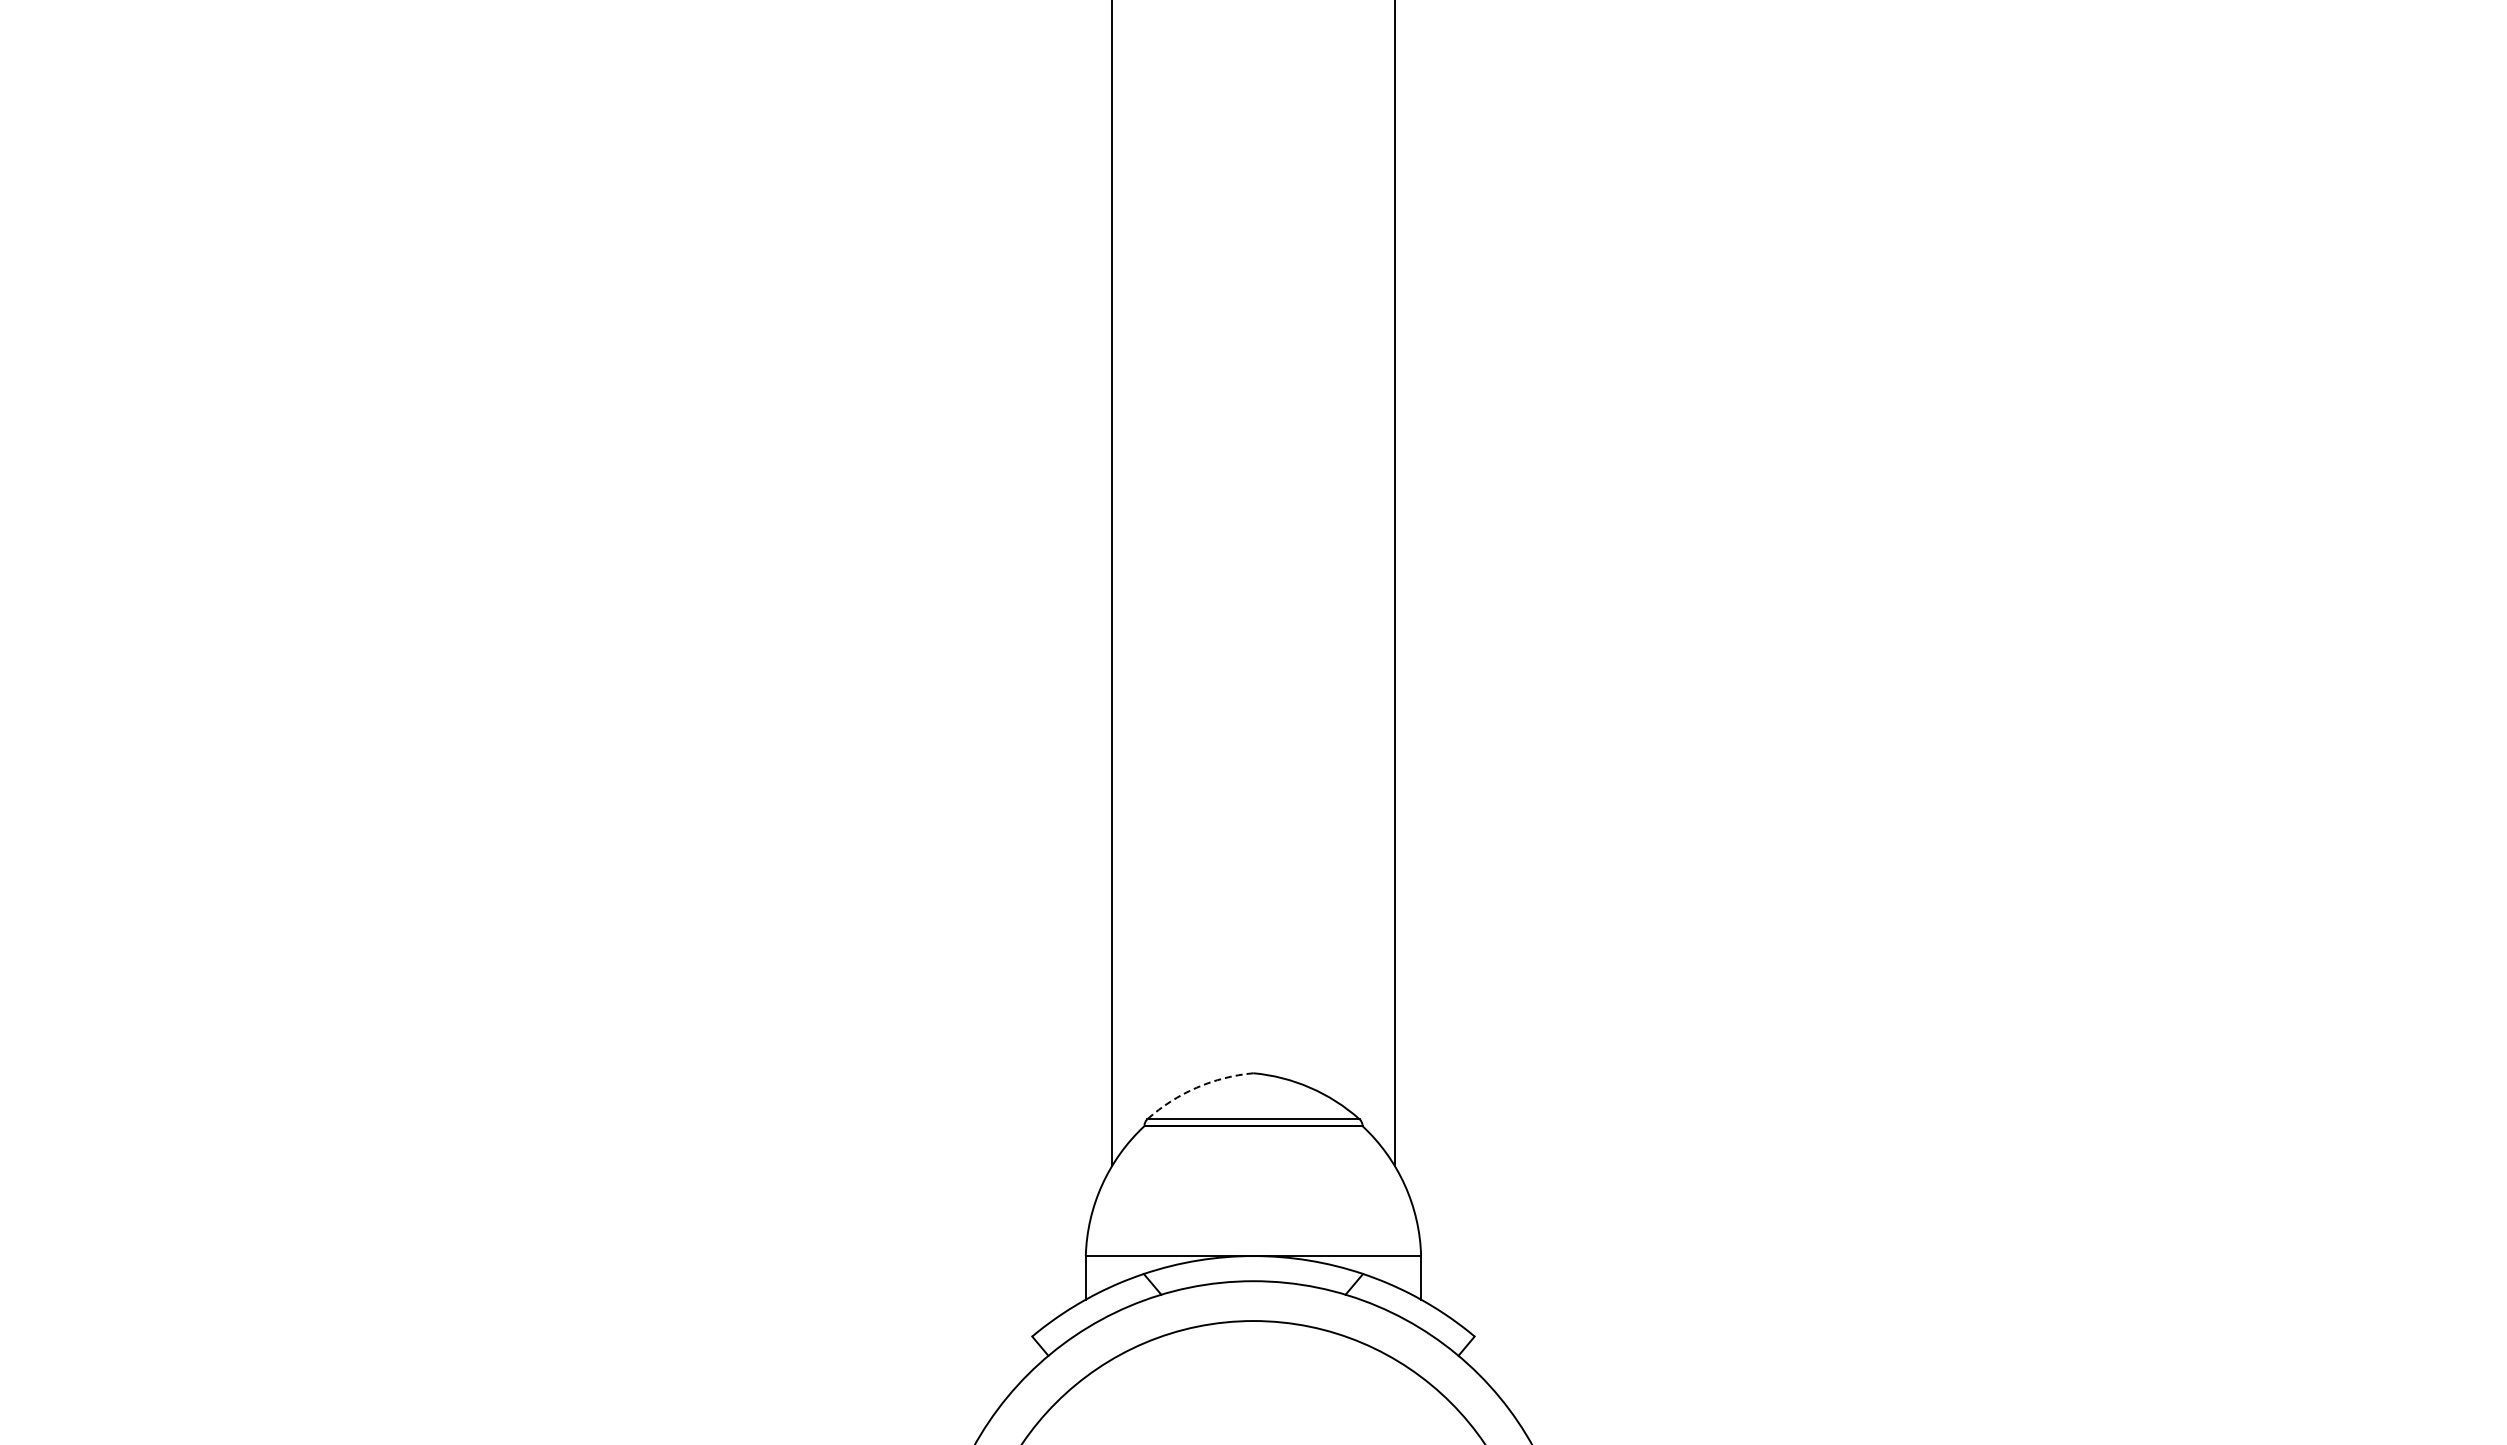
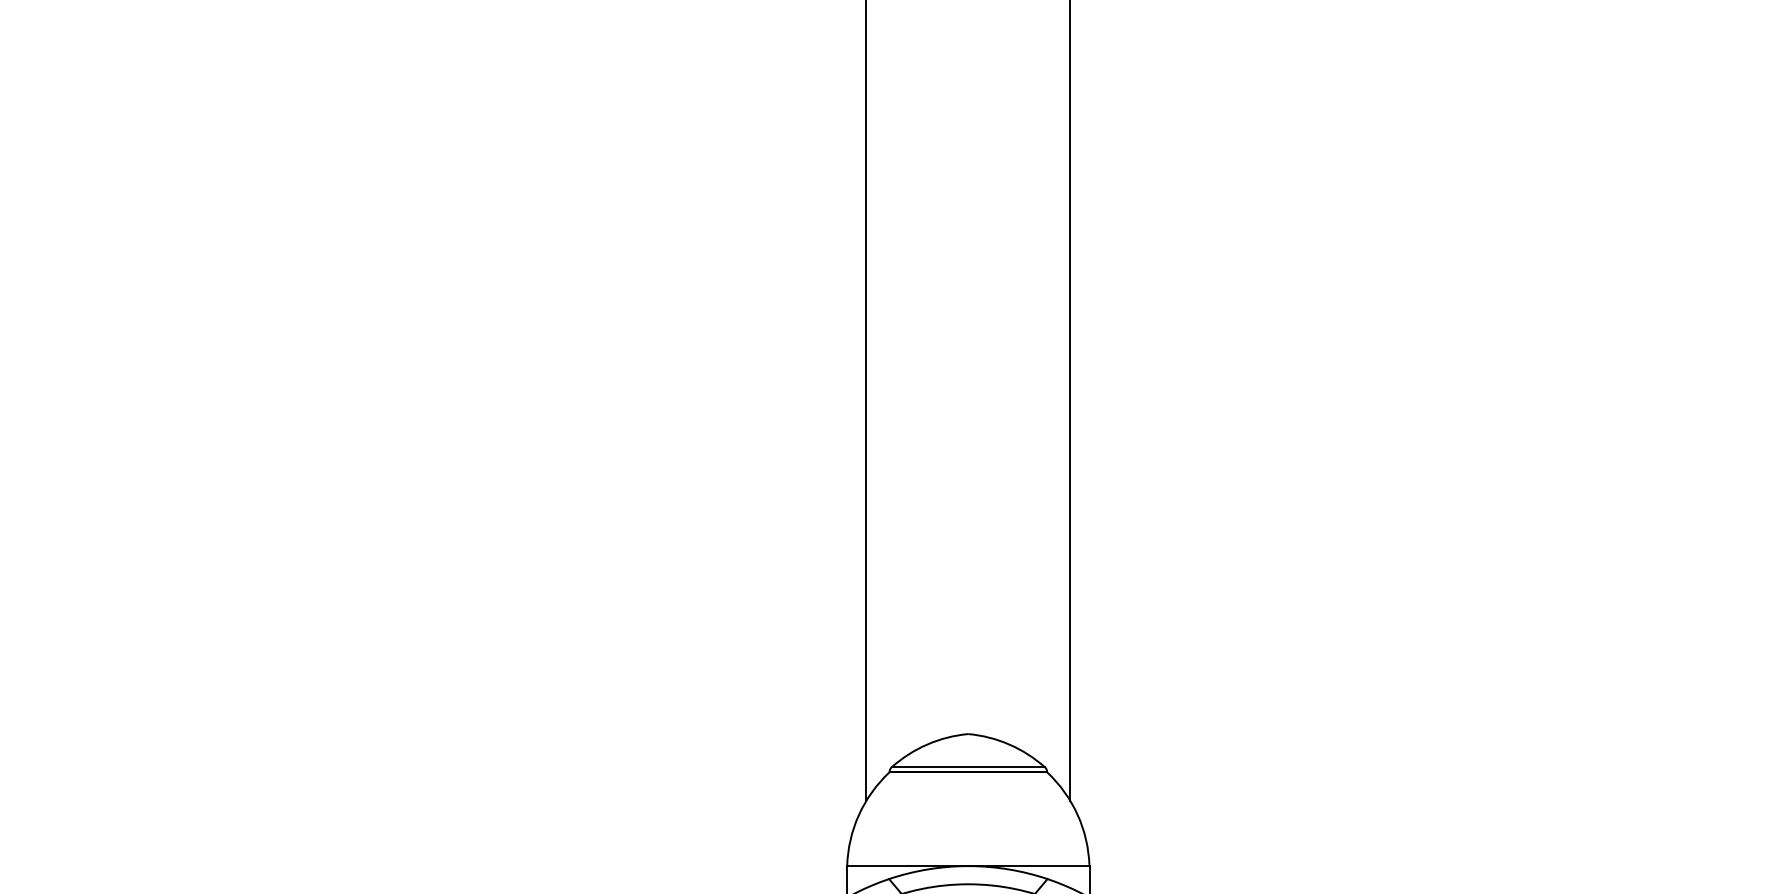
arc: (1196, 1087) -> (927, 744), dashed -> solid

